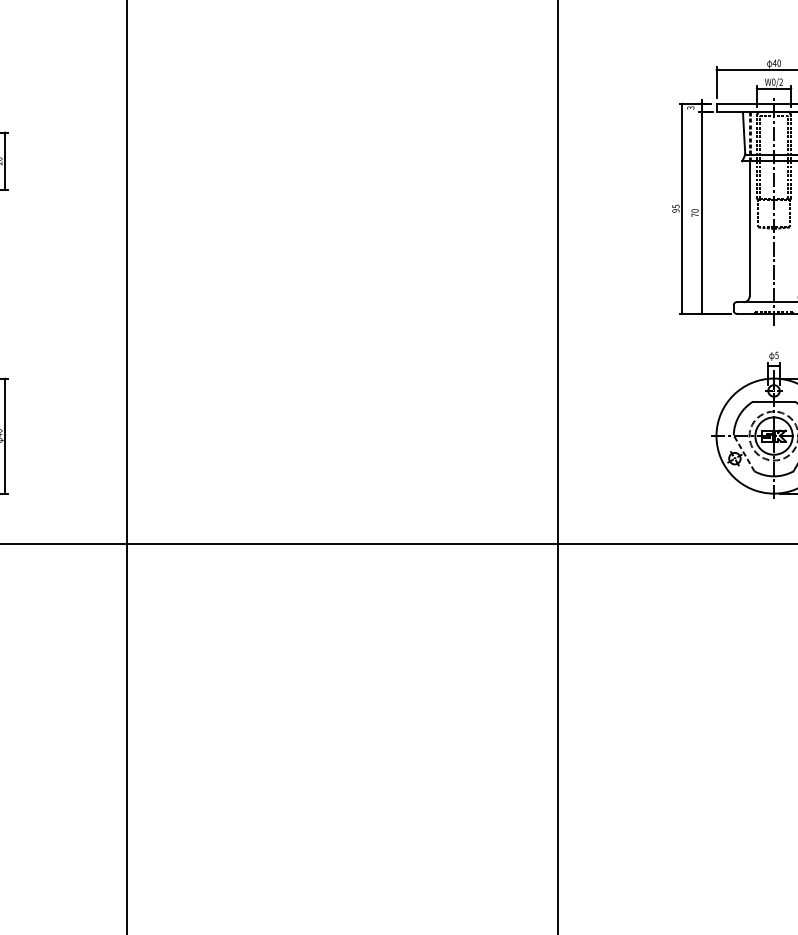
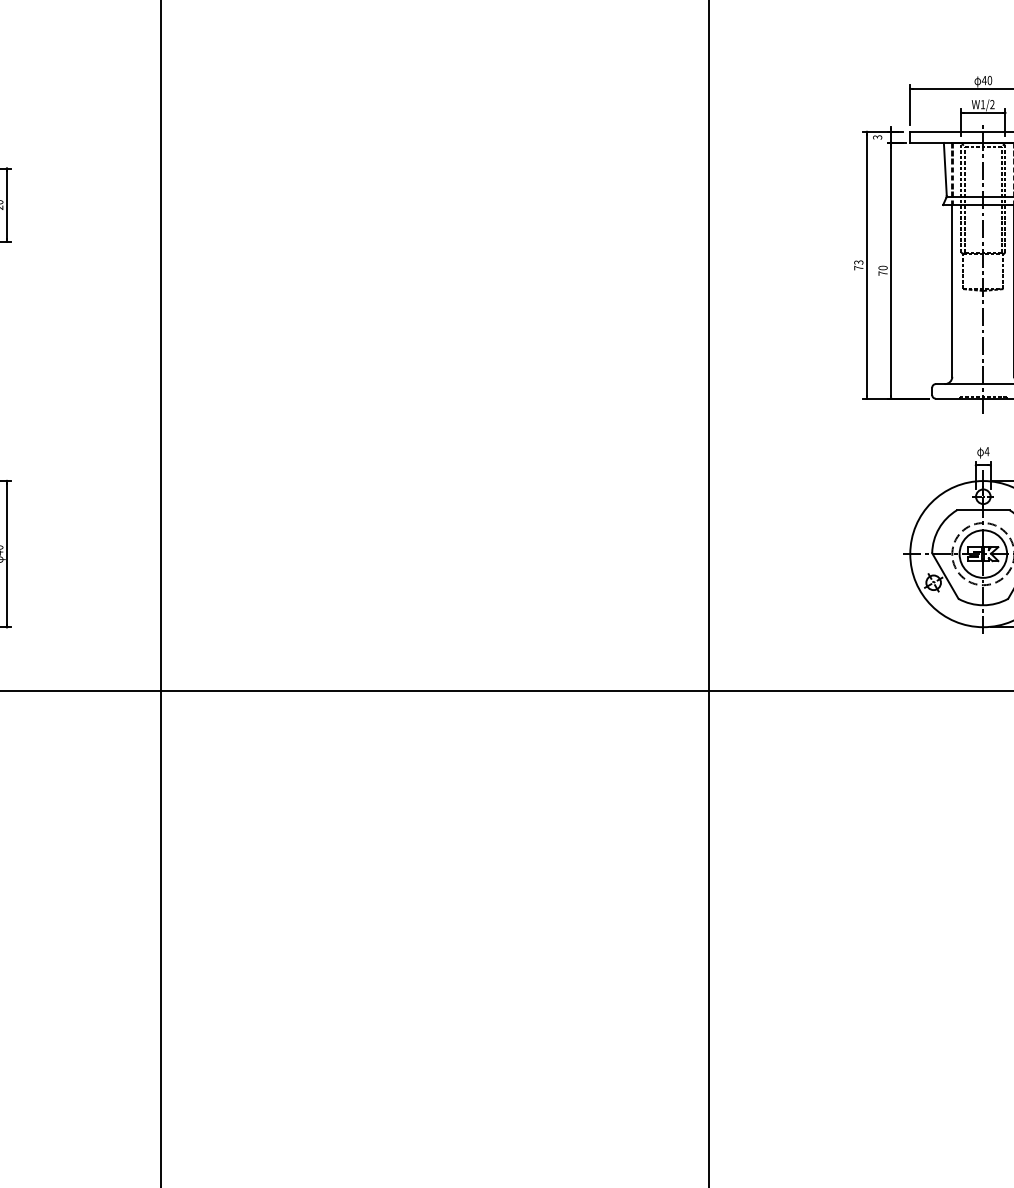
text: (773, 82) -> (982, 104), W0/2 -> W1/2
text: (675, 208) -> (858, 265), 95 -> 73
text: (776, 355) -> (986, 451), 5 -> 4
line: (744, 452) -> (945, 575), dashed -> solid

